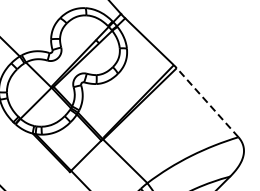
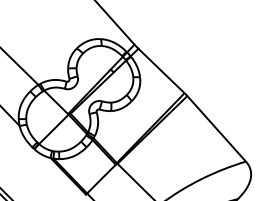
line: (207, 102) -> (216, 128), dashed -> solid

